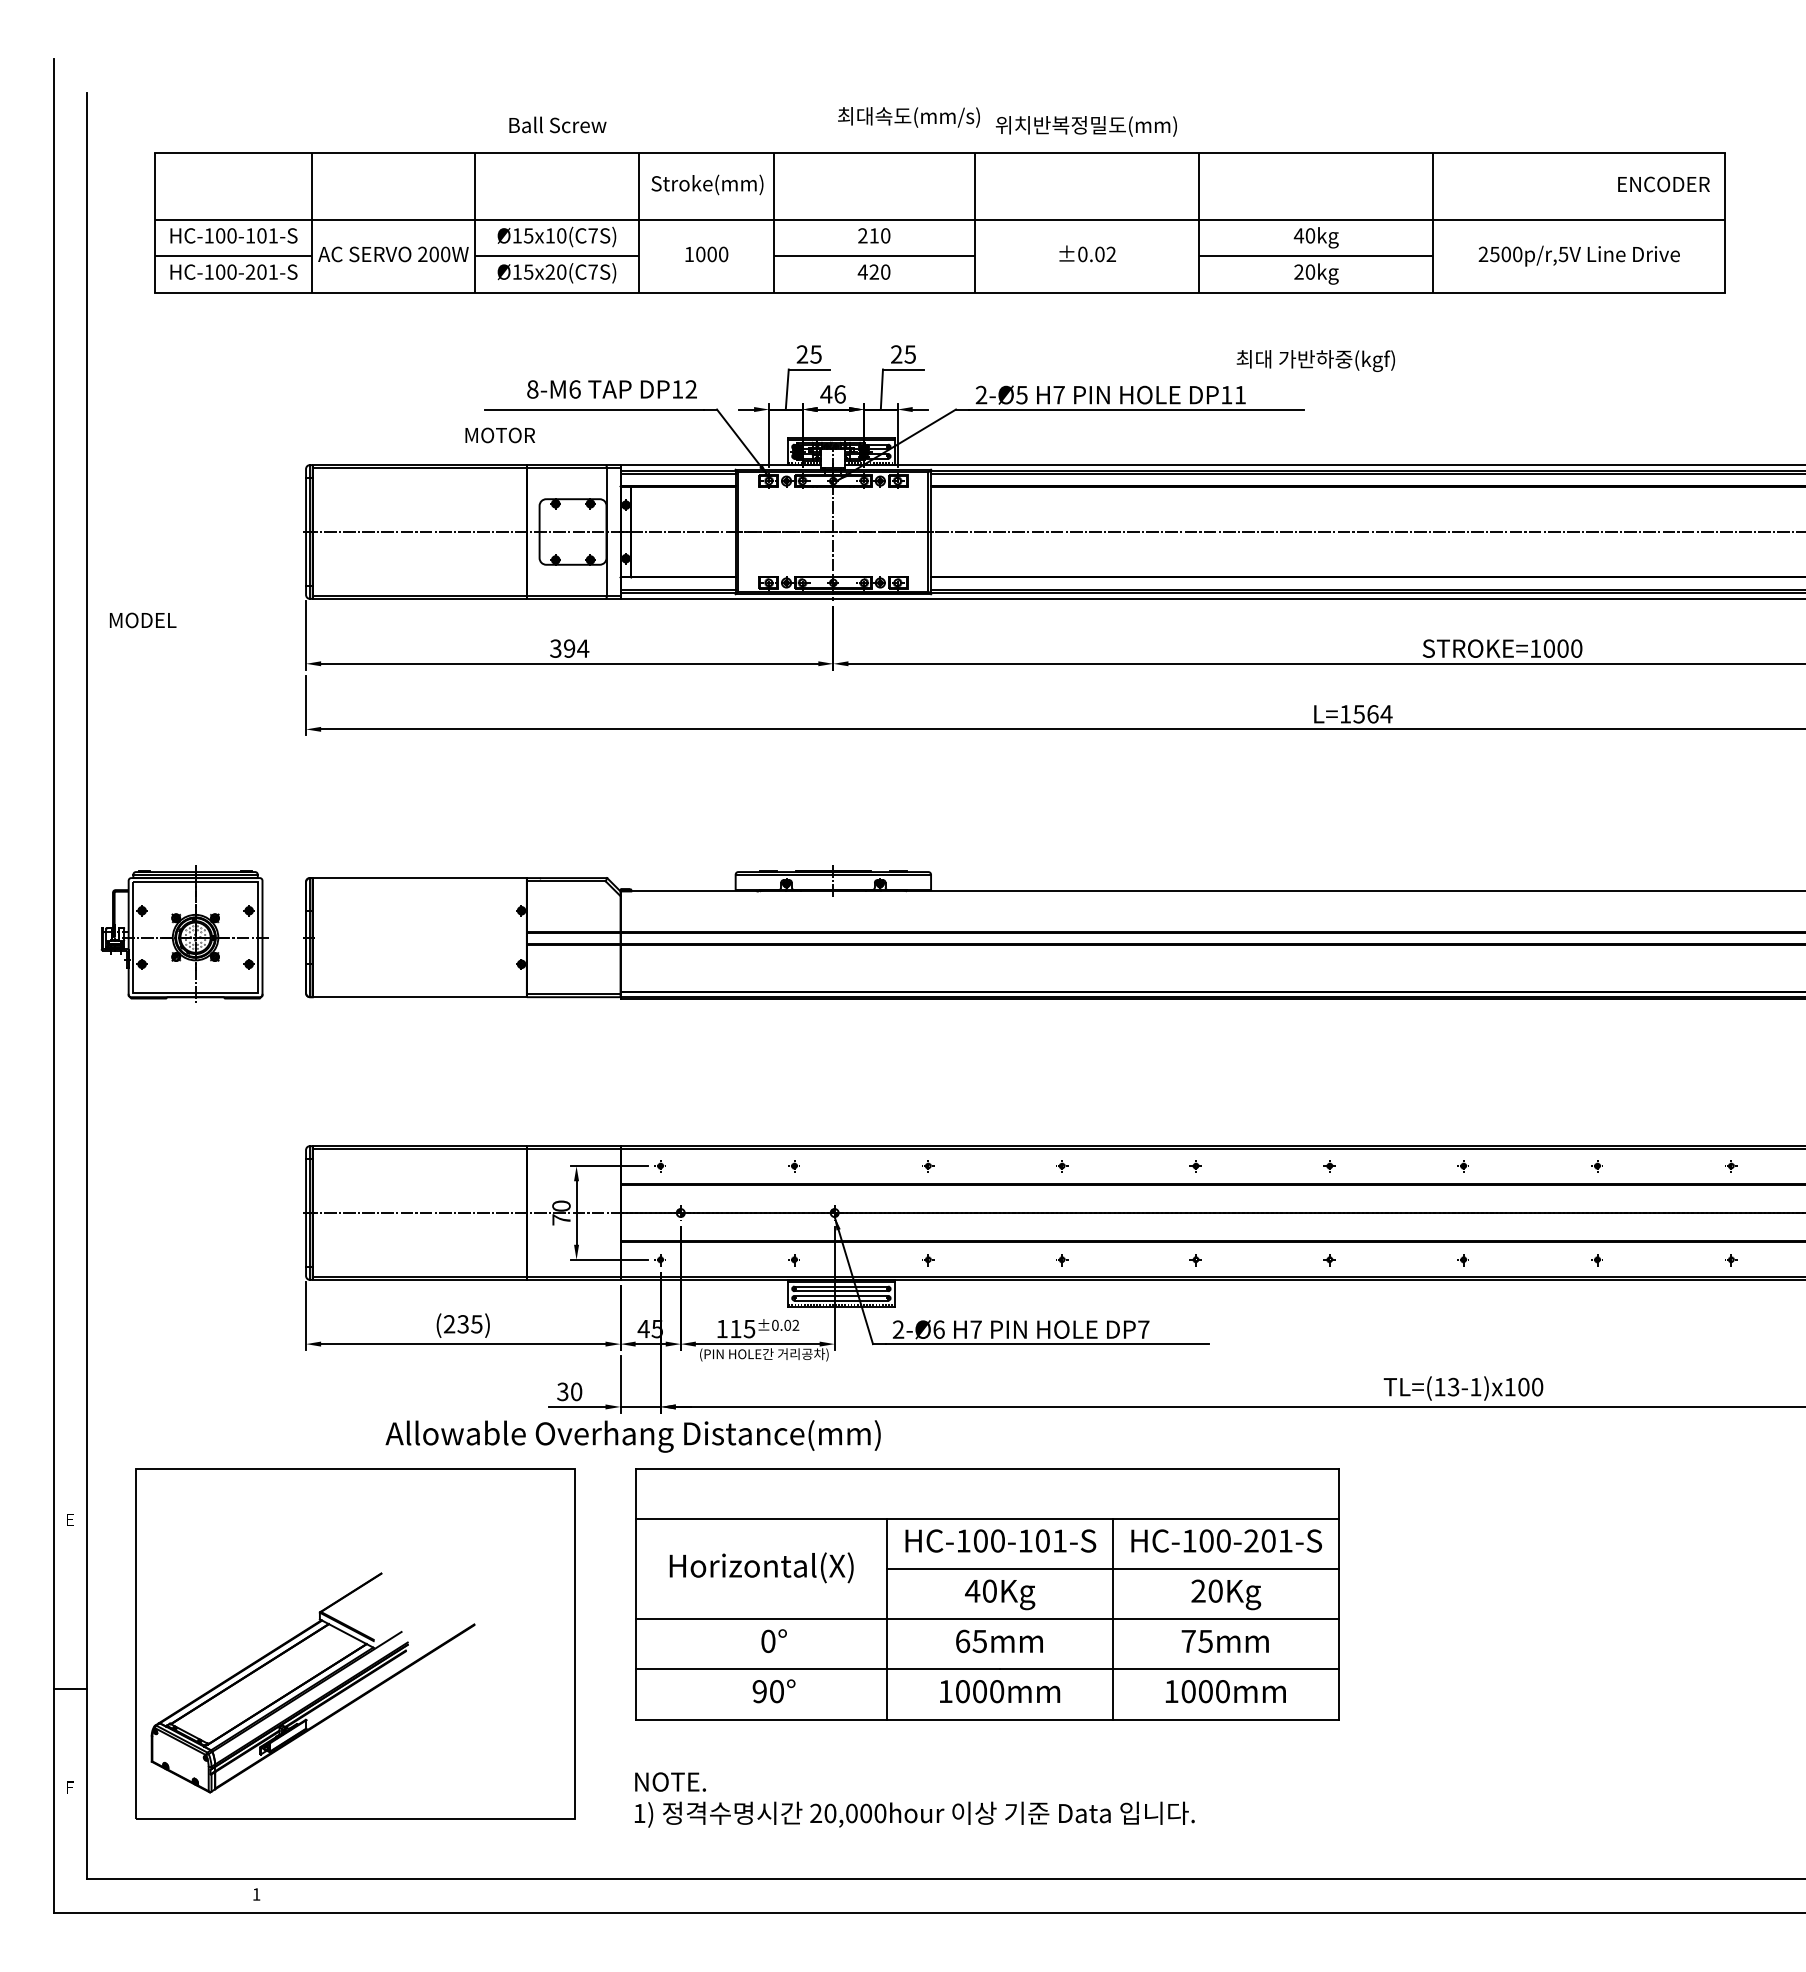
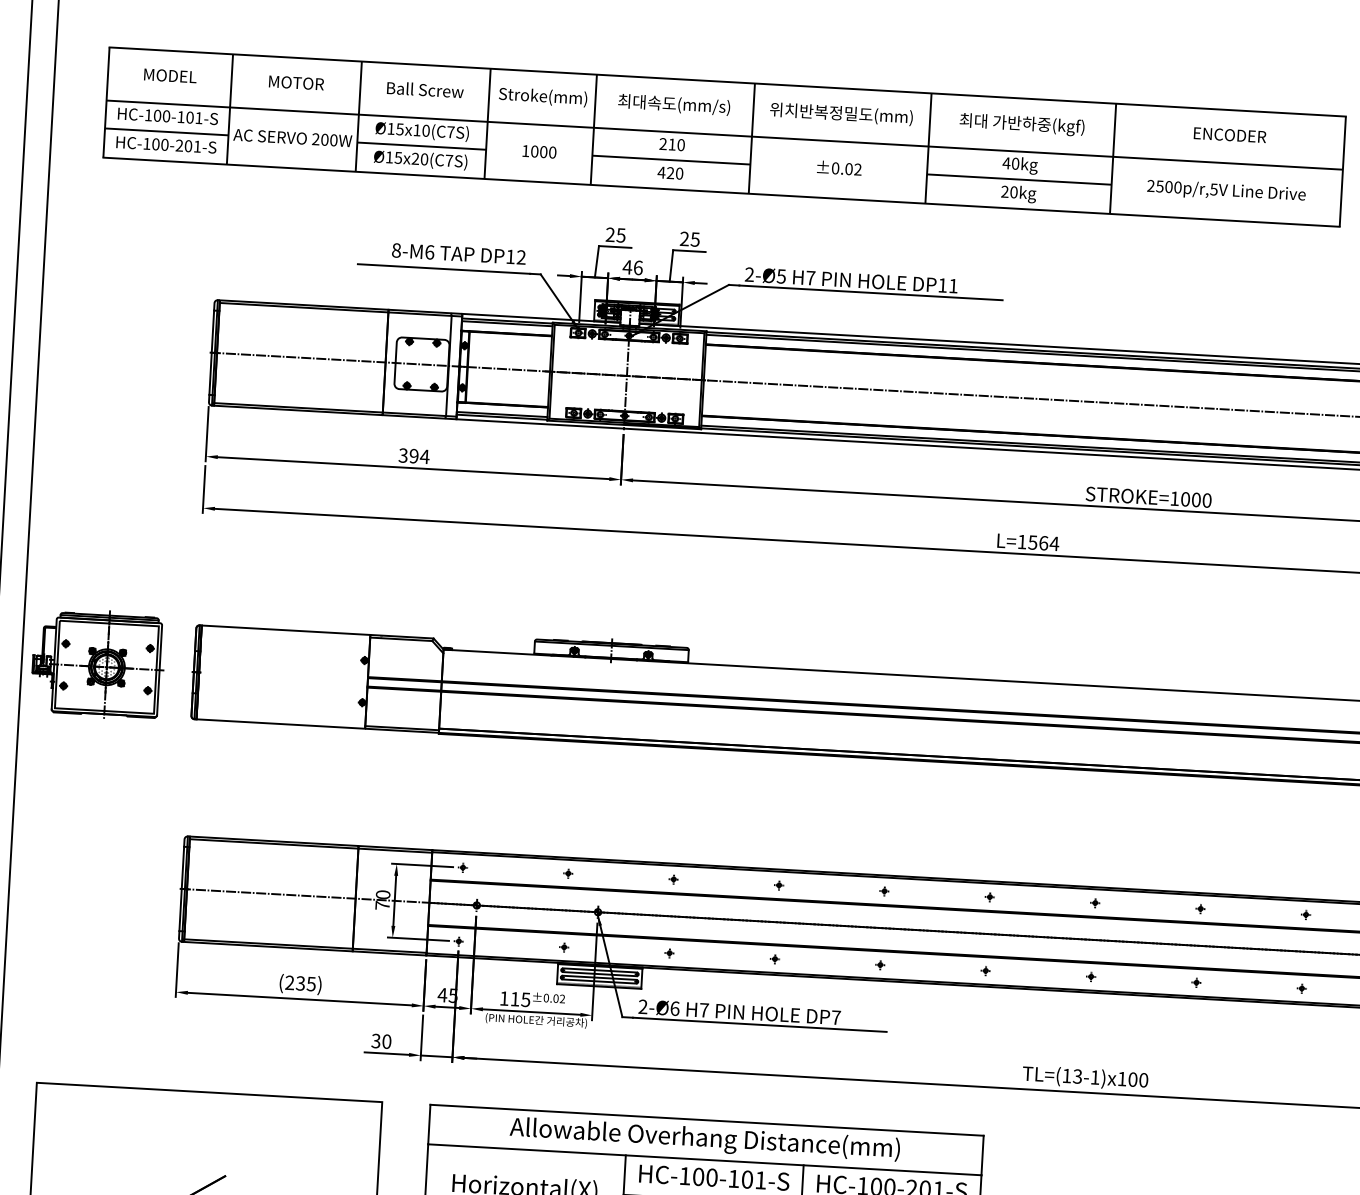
text: (908, 117) -> (673, 104), moved
text: (557, 124) -> (425, 89), moved
text: (1085, 126) -> (840, 114), moved
text: (1663, 184) -> (1229, 135), moved
text: (1315, 360) -> (1021, 124), moved
text: (499, 435) -> (295, 82), moved
text: (143, 620) -> (170, 75), moved
text: (632, 1436) -> (704, 1139), moved

